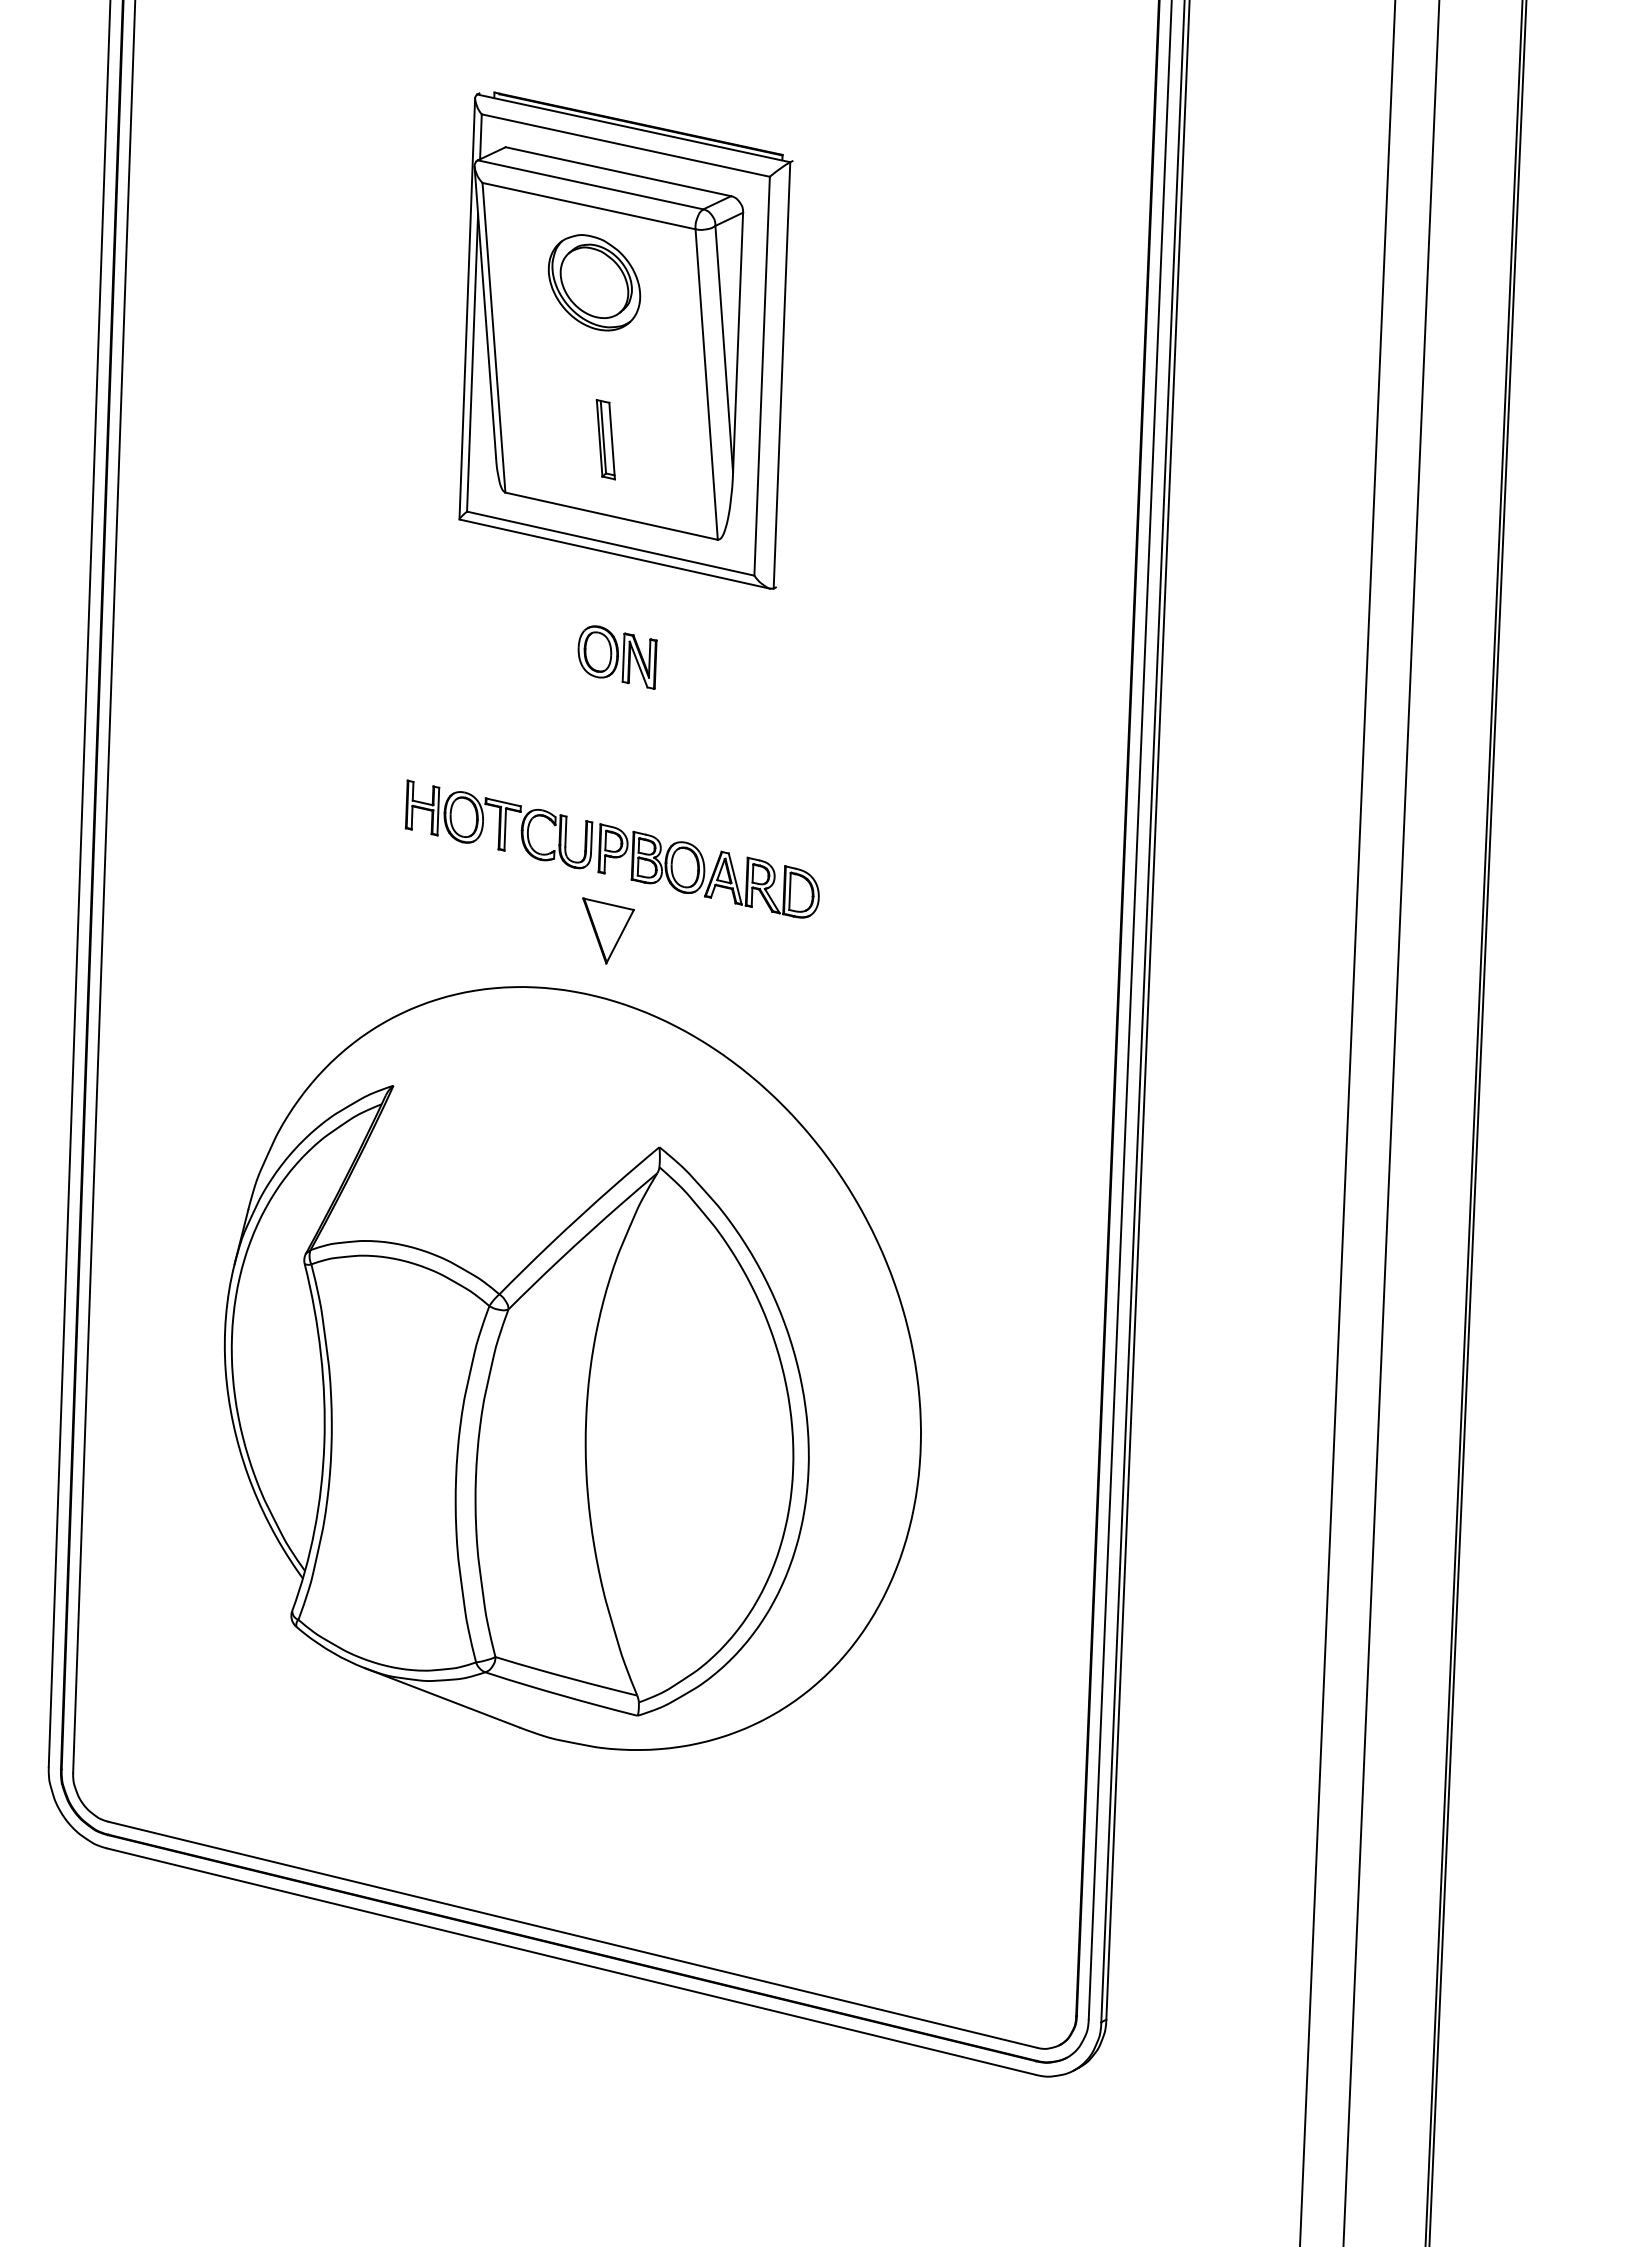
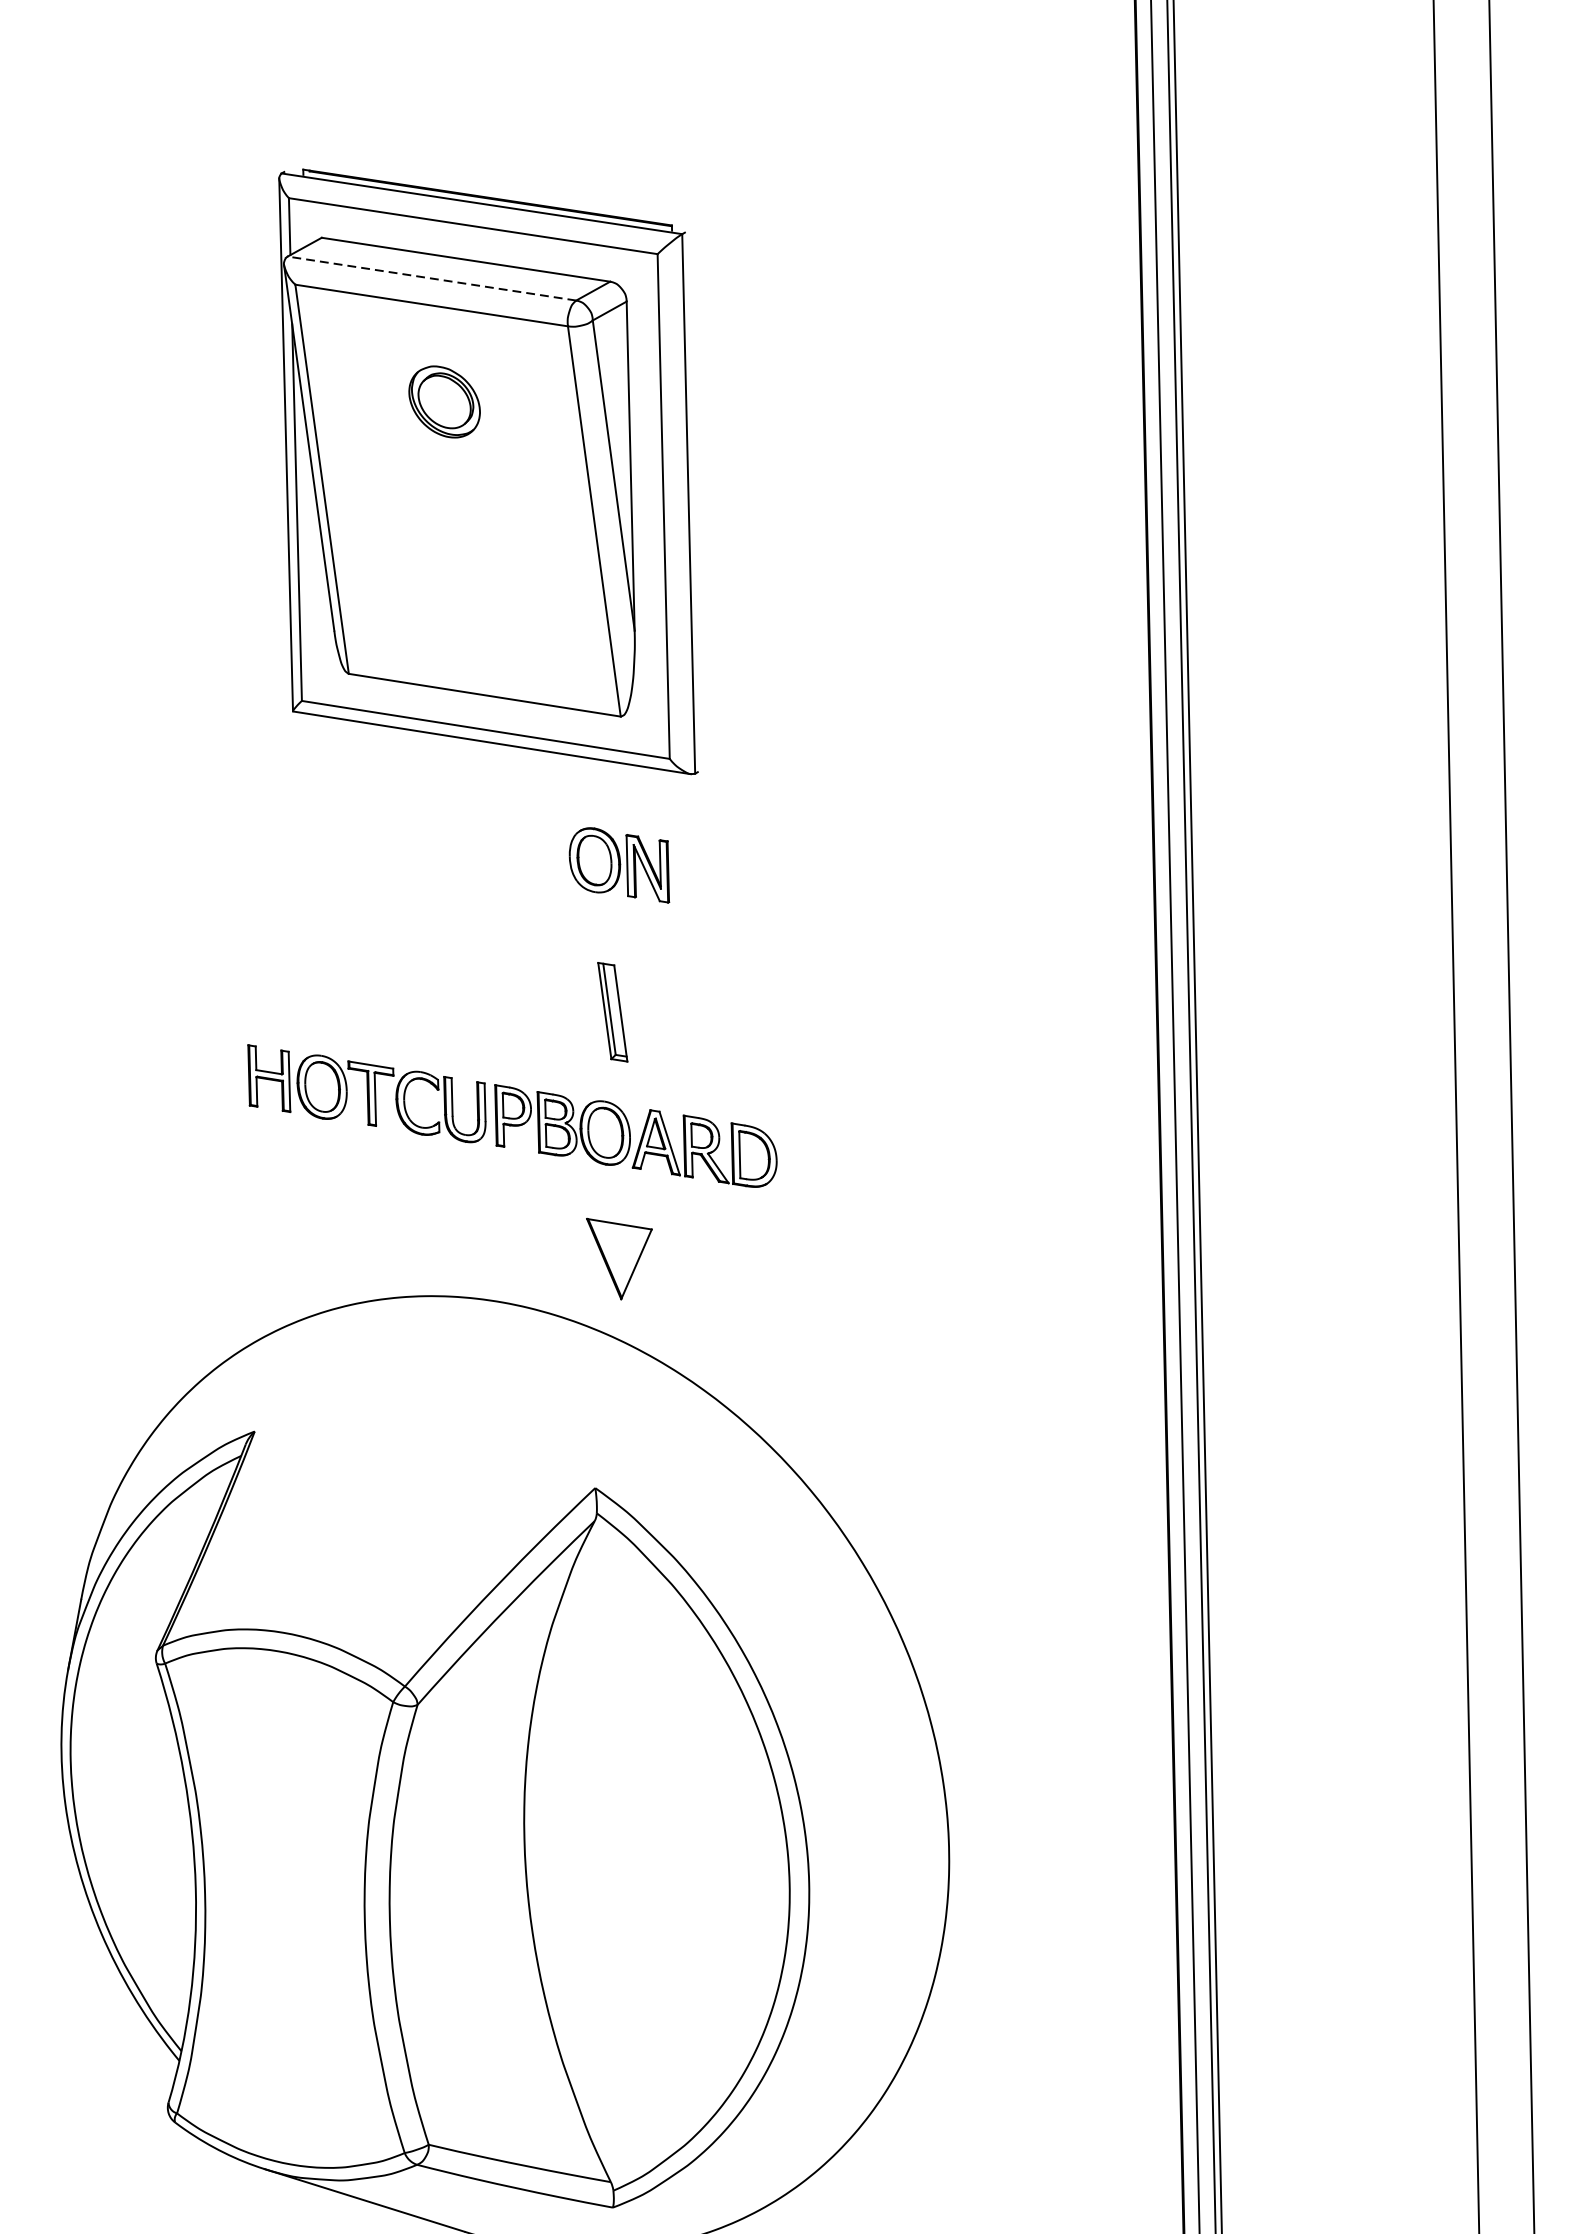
line: (590, 184) -> (431, 278), solid -> dashed
part: (594, 282) -> (444, 401), size x0.6
part: (605, 439) -> (612, 1012), moved
part: (617, 657) -> (619, 865), moved
part: (608, 930) -> (621, 1257), moved

